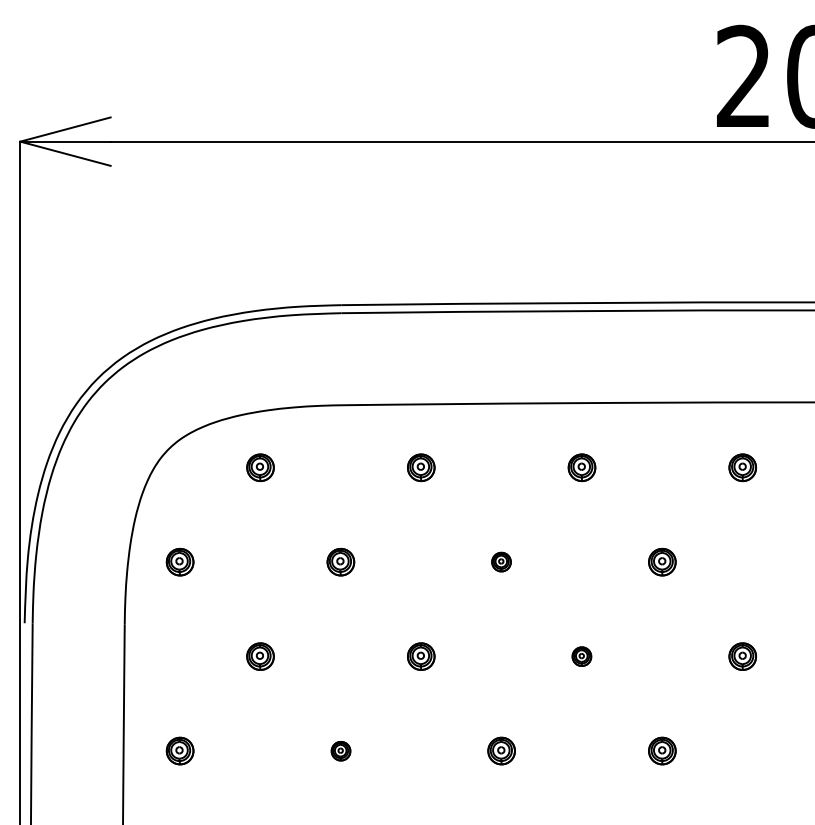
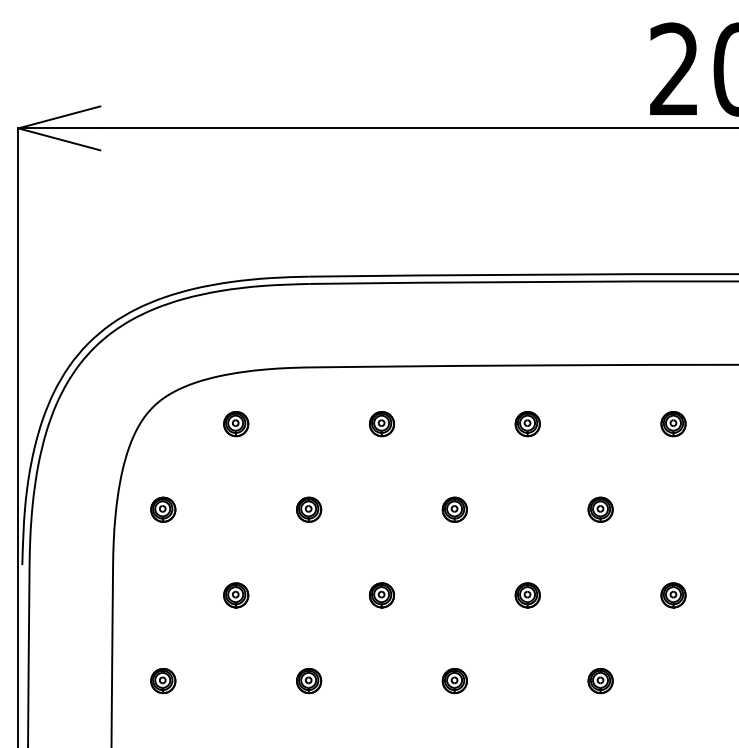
part: (501, 561) -> (454, 509), size x1.43
part: (581, 656) -> (527, 595), size x1.43
part: (341, 751) -> (309, 681), size x1.43

